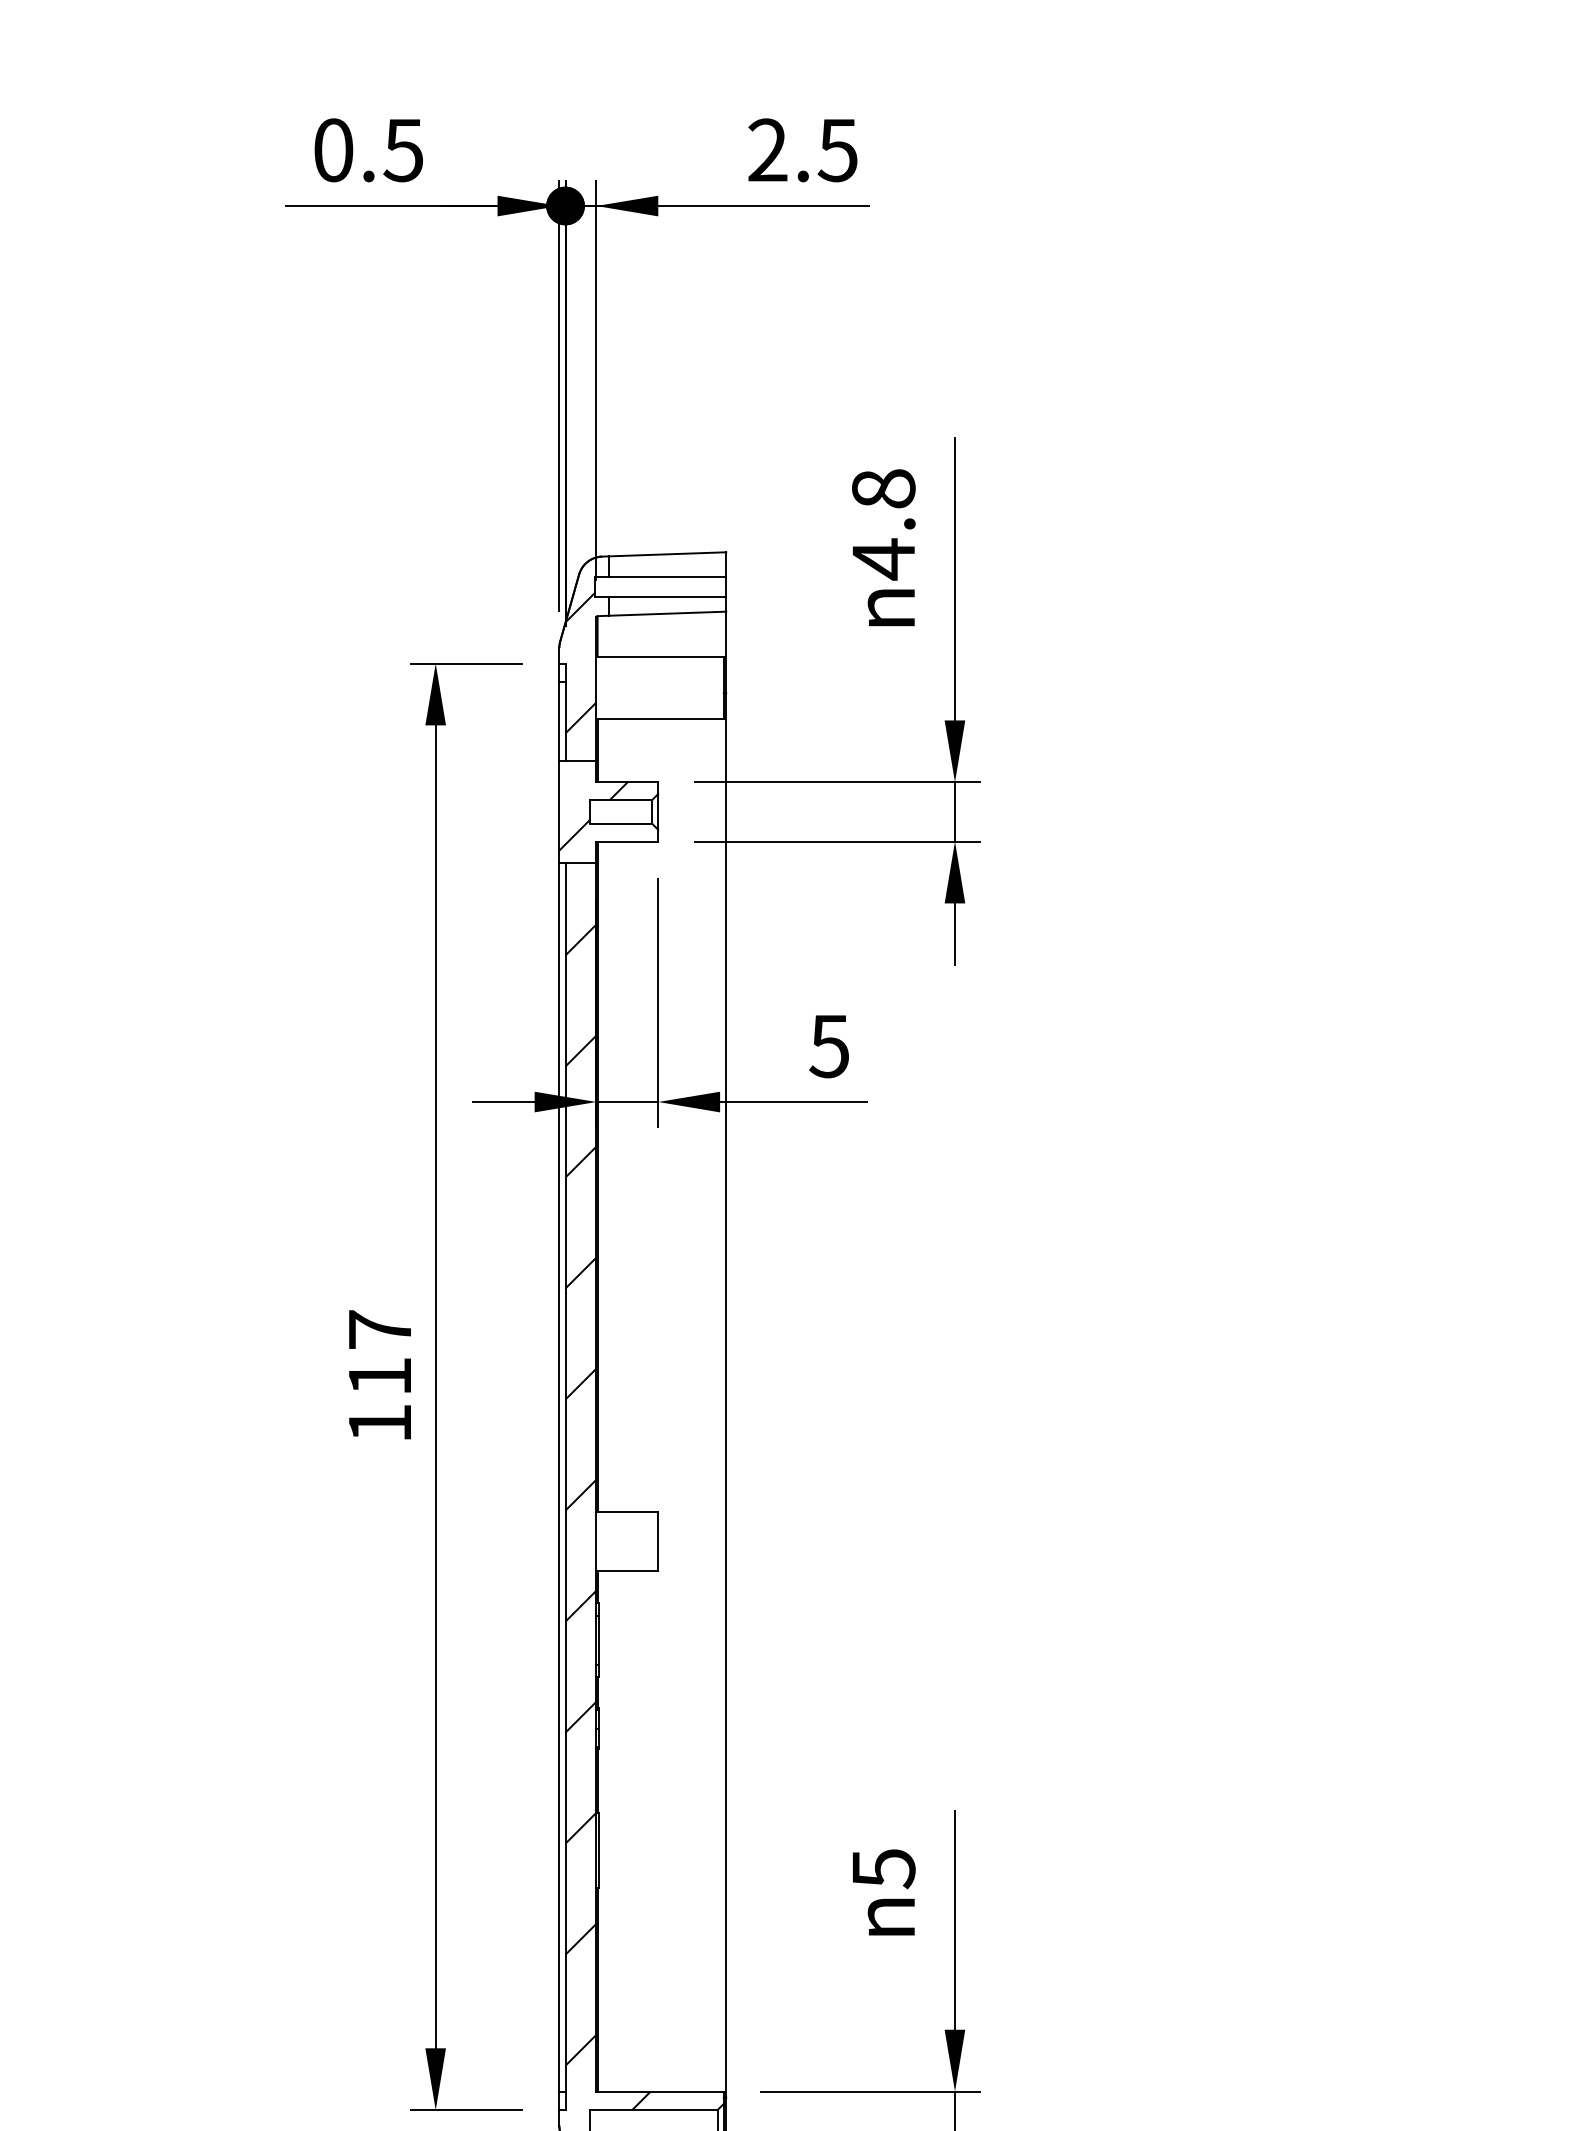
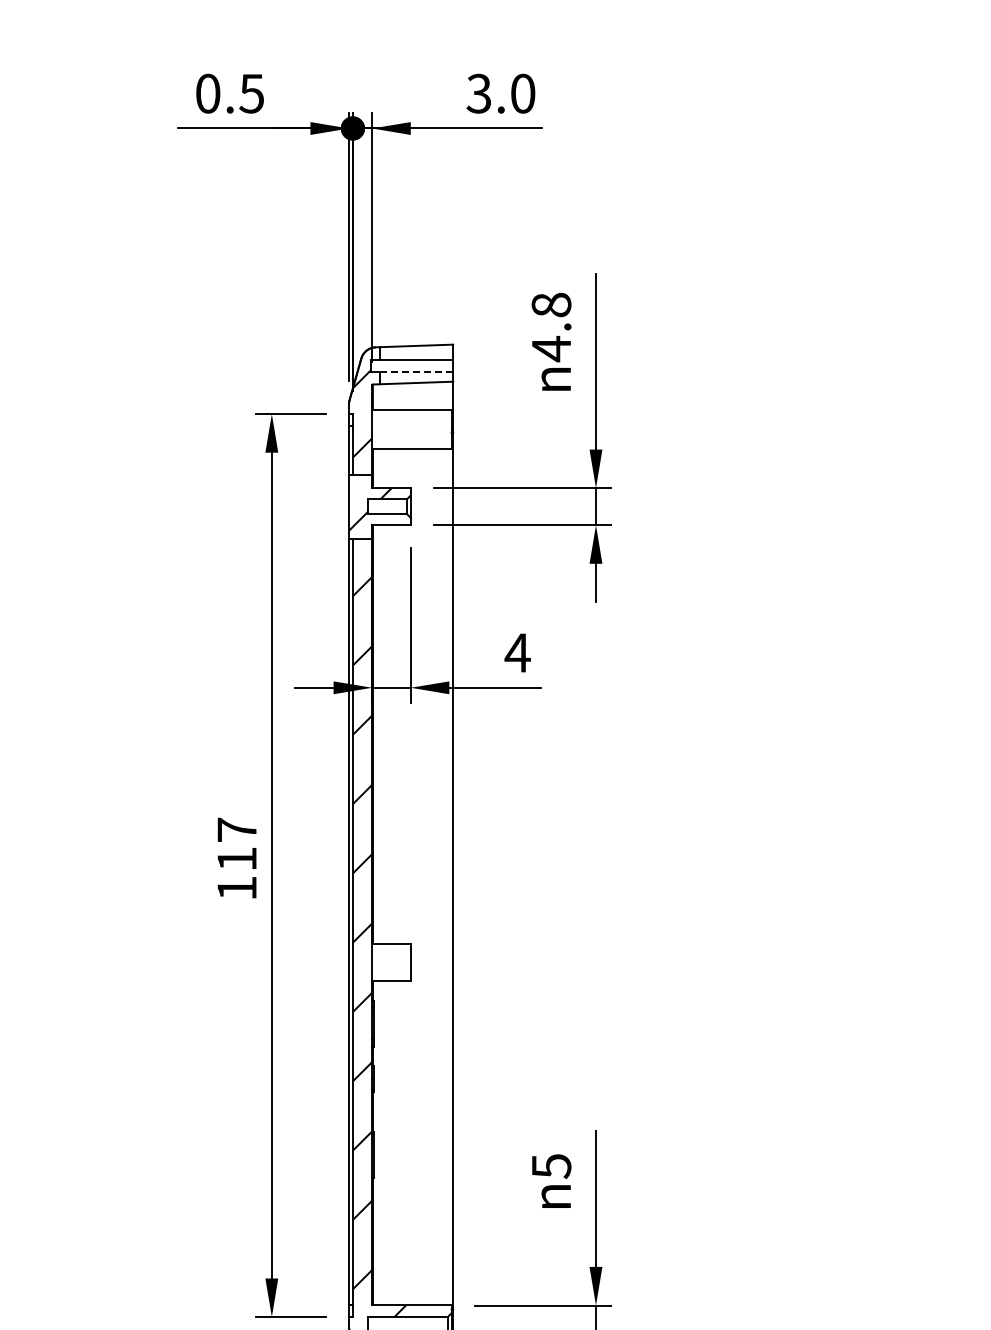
text: (802, 149) -> (500, 93), 2.5 -> 3.0
line: (667, 596) -> (416, 372), solid -> dashed
text: (829, 1045) -> (517, 652), 5 -> 4

